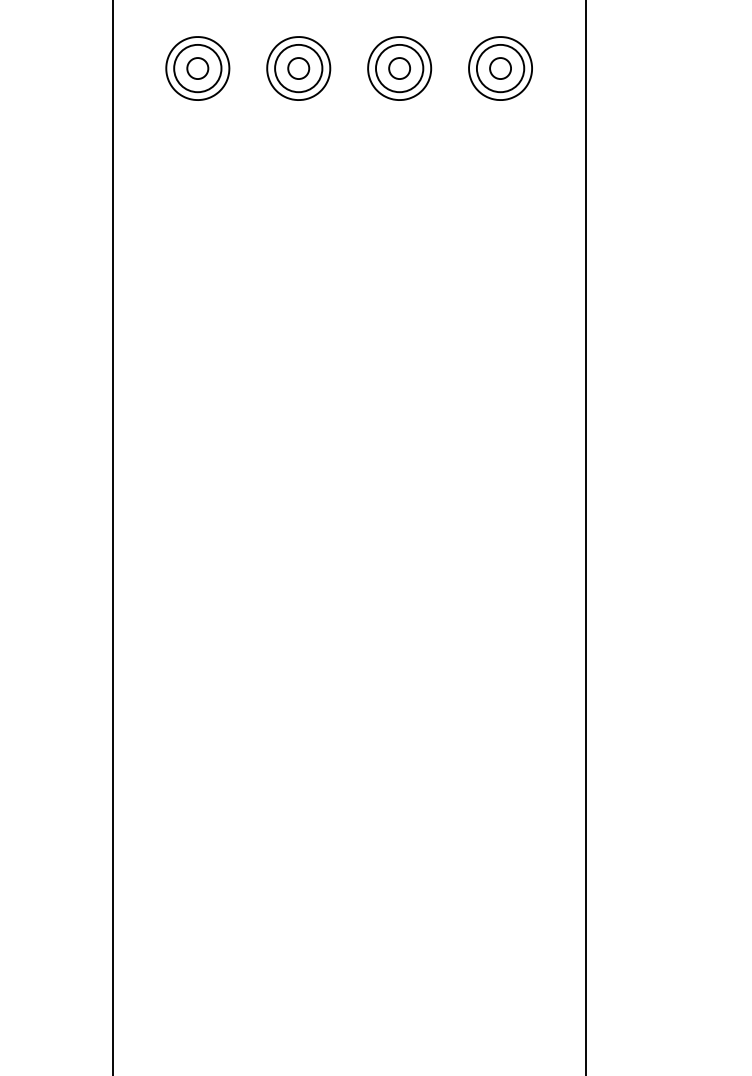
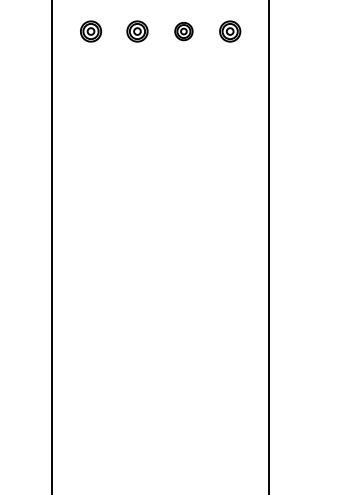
part: (196, 68) -> (90, 31), size x0.7
part: (298, 68) -> (137, 31), size x0.7
part: (398, 68) -> (183, 31), size x0.6
part: (498, 68) -> (229, 31), size x0.7

